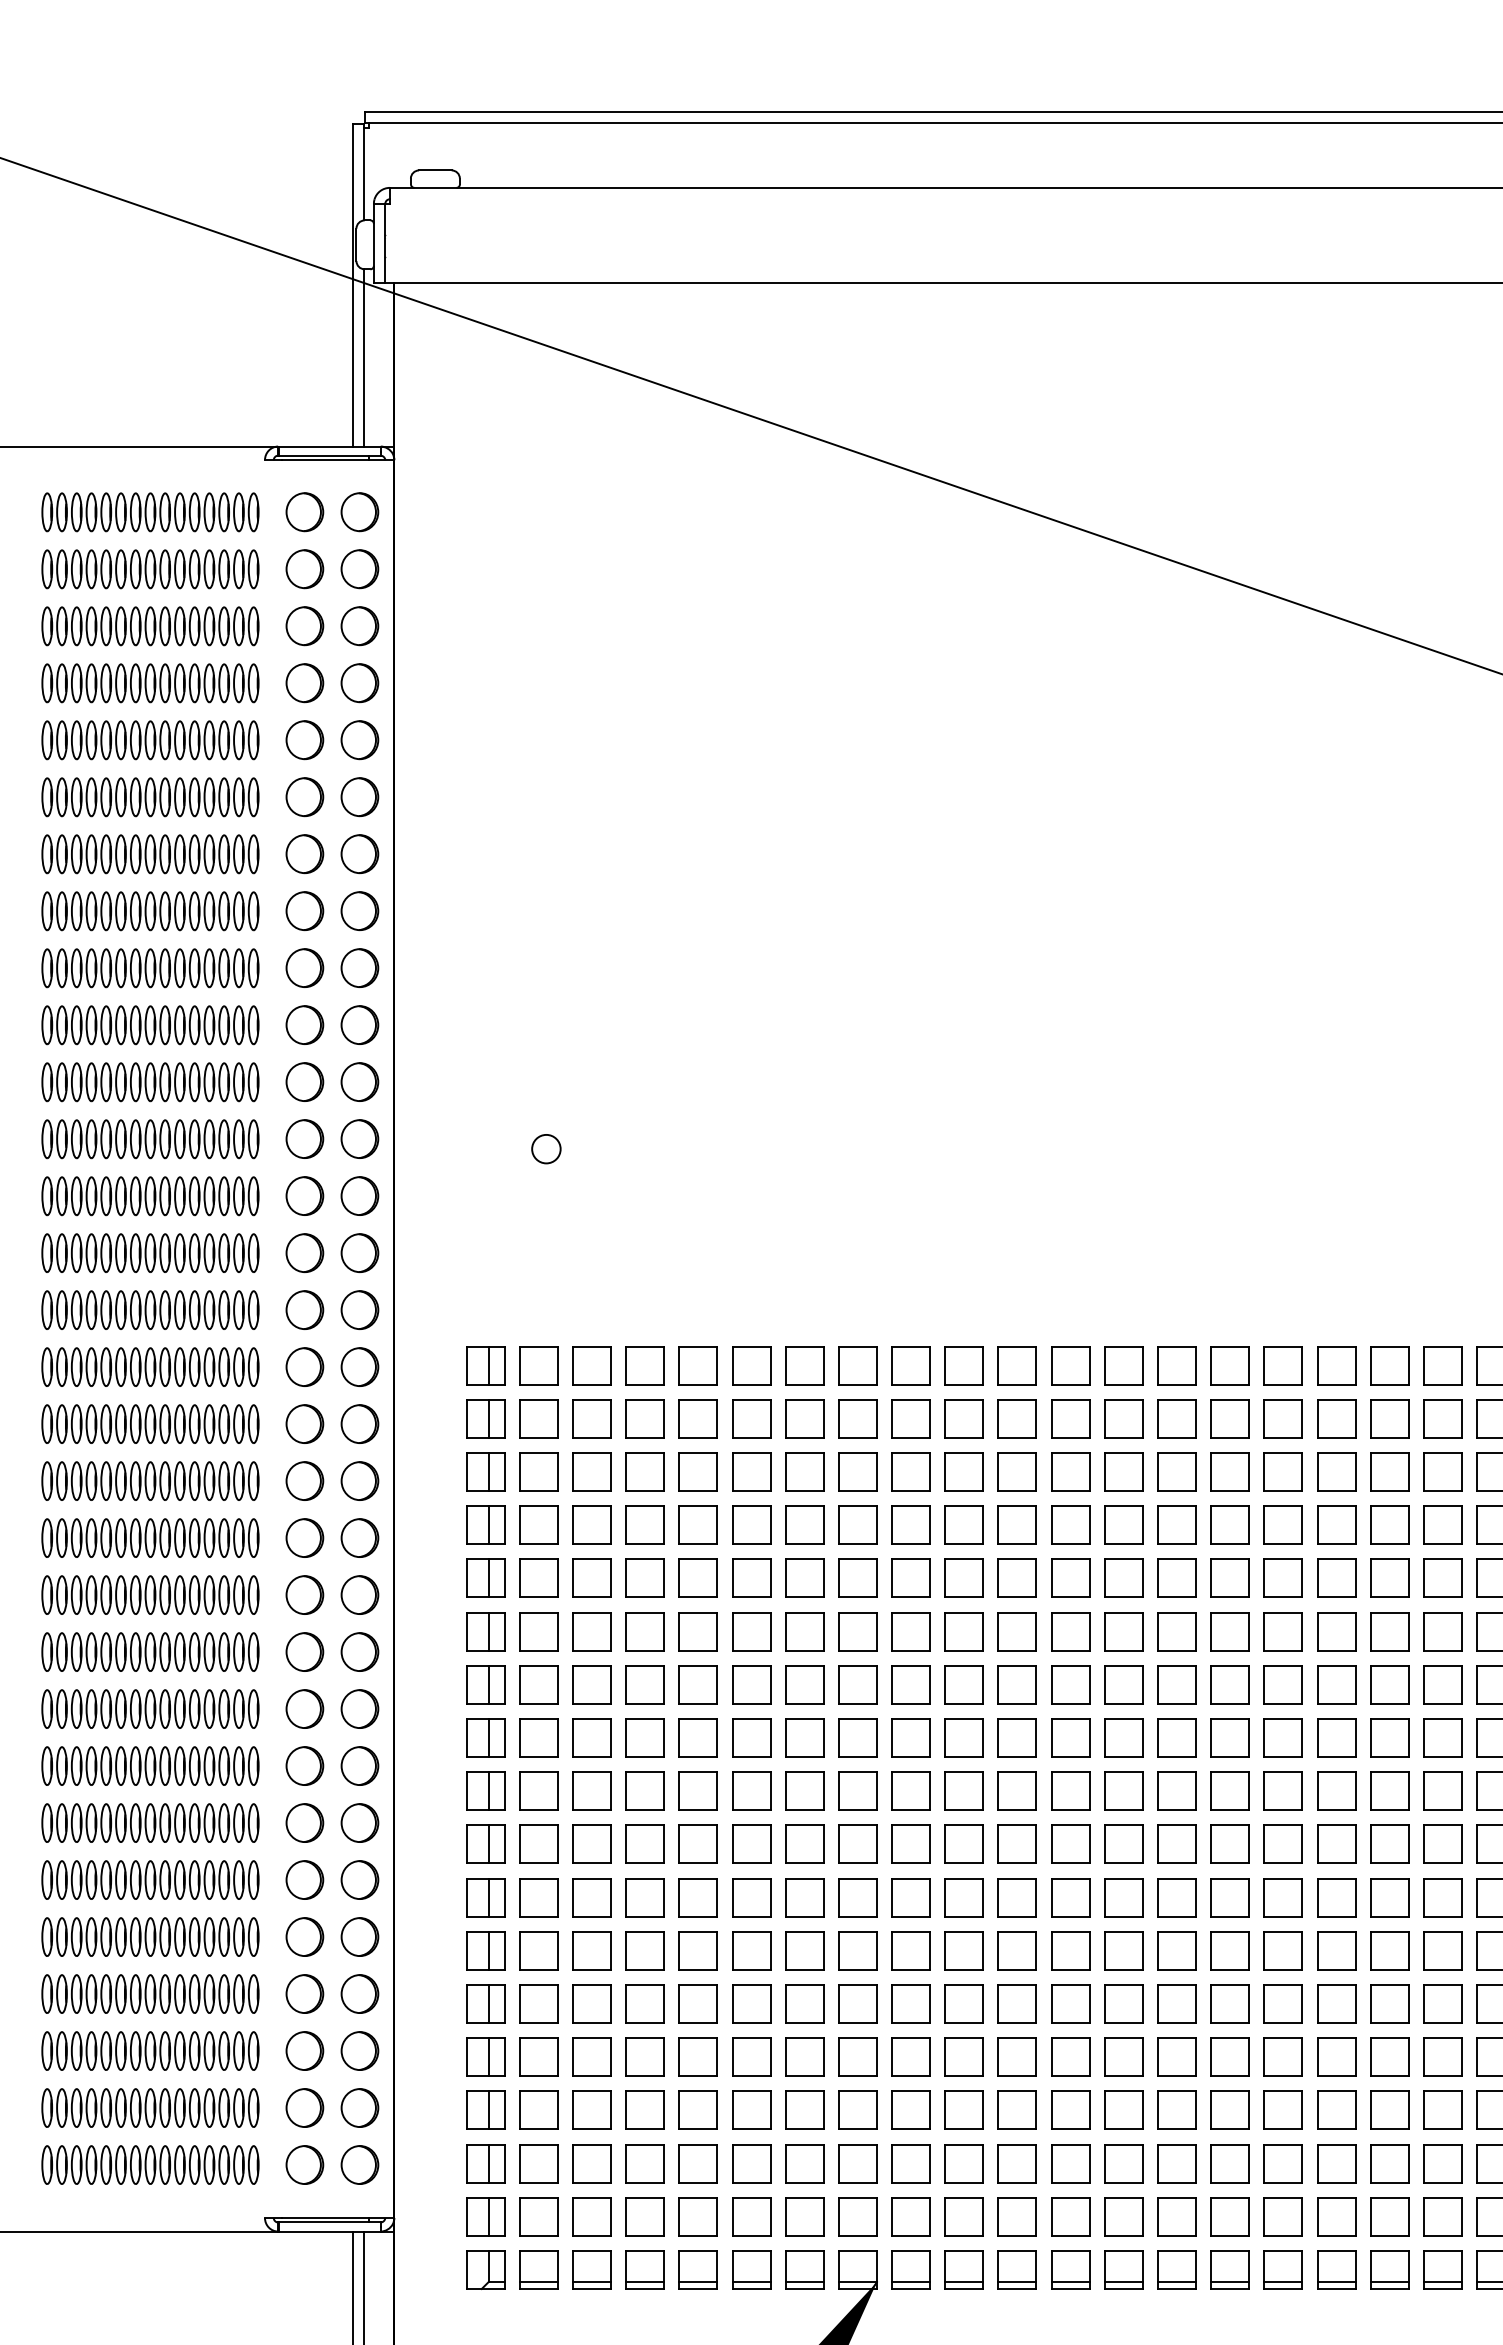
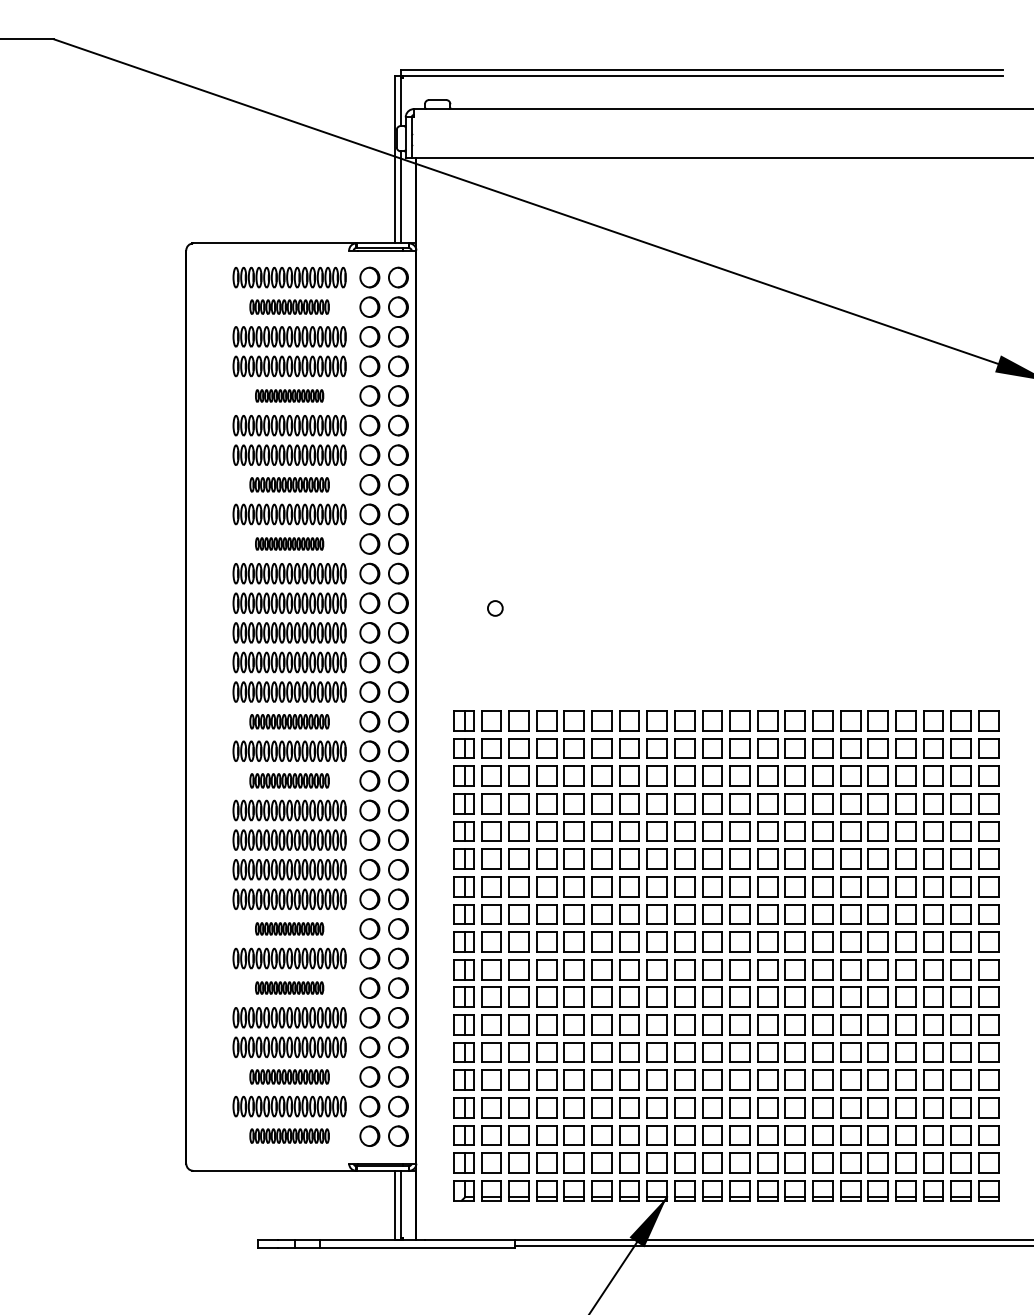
part: (150, 567) -> (289, 306), size x0.7
part: (150, 739) -> (289, 395), size x0.6
part: (150, 910) -> (289, 484), size x0.7
part: (150, 1024) -> (289, 543), size x0.6
part: (150, 1366) -> (289, 721), size x0.7
part: (150, 1480) -> (289, 780), size x0.7
part: (150, 1765) -> (289, 928), size x0.6
part: (150, 1878) -> (289, 987), size x0.6
part: (150, 2050) -> (289, 1076), size x0.7
part: (150, 2163) -> (289, 1135), size x0.7

